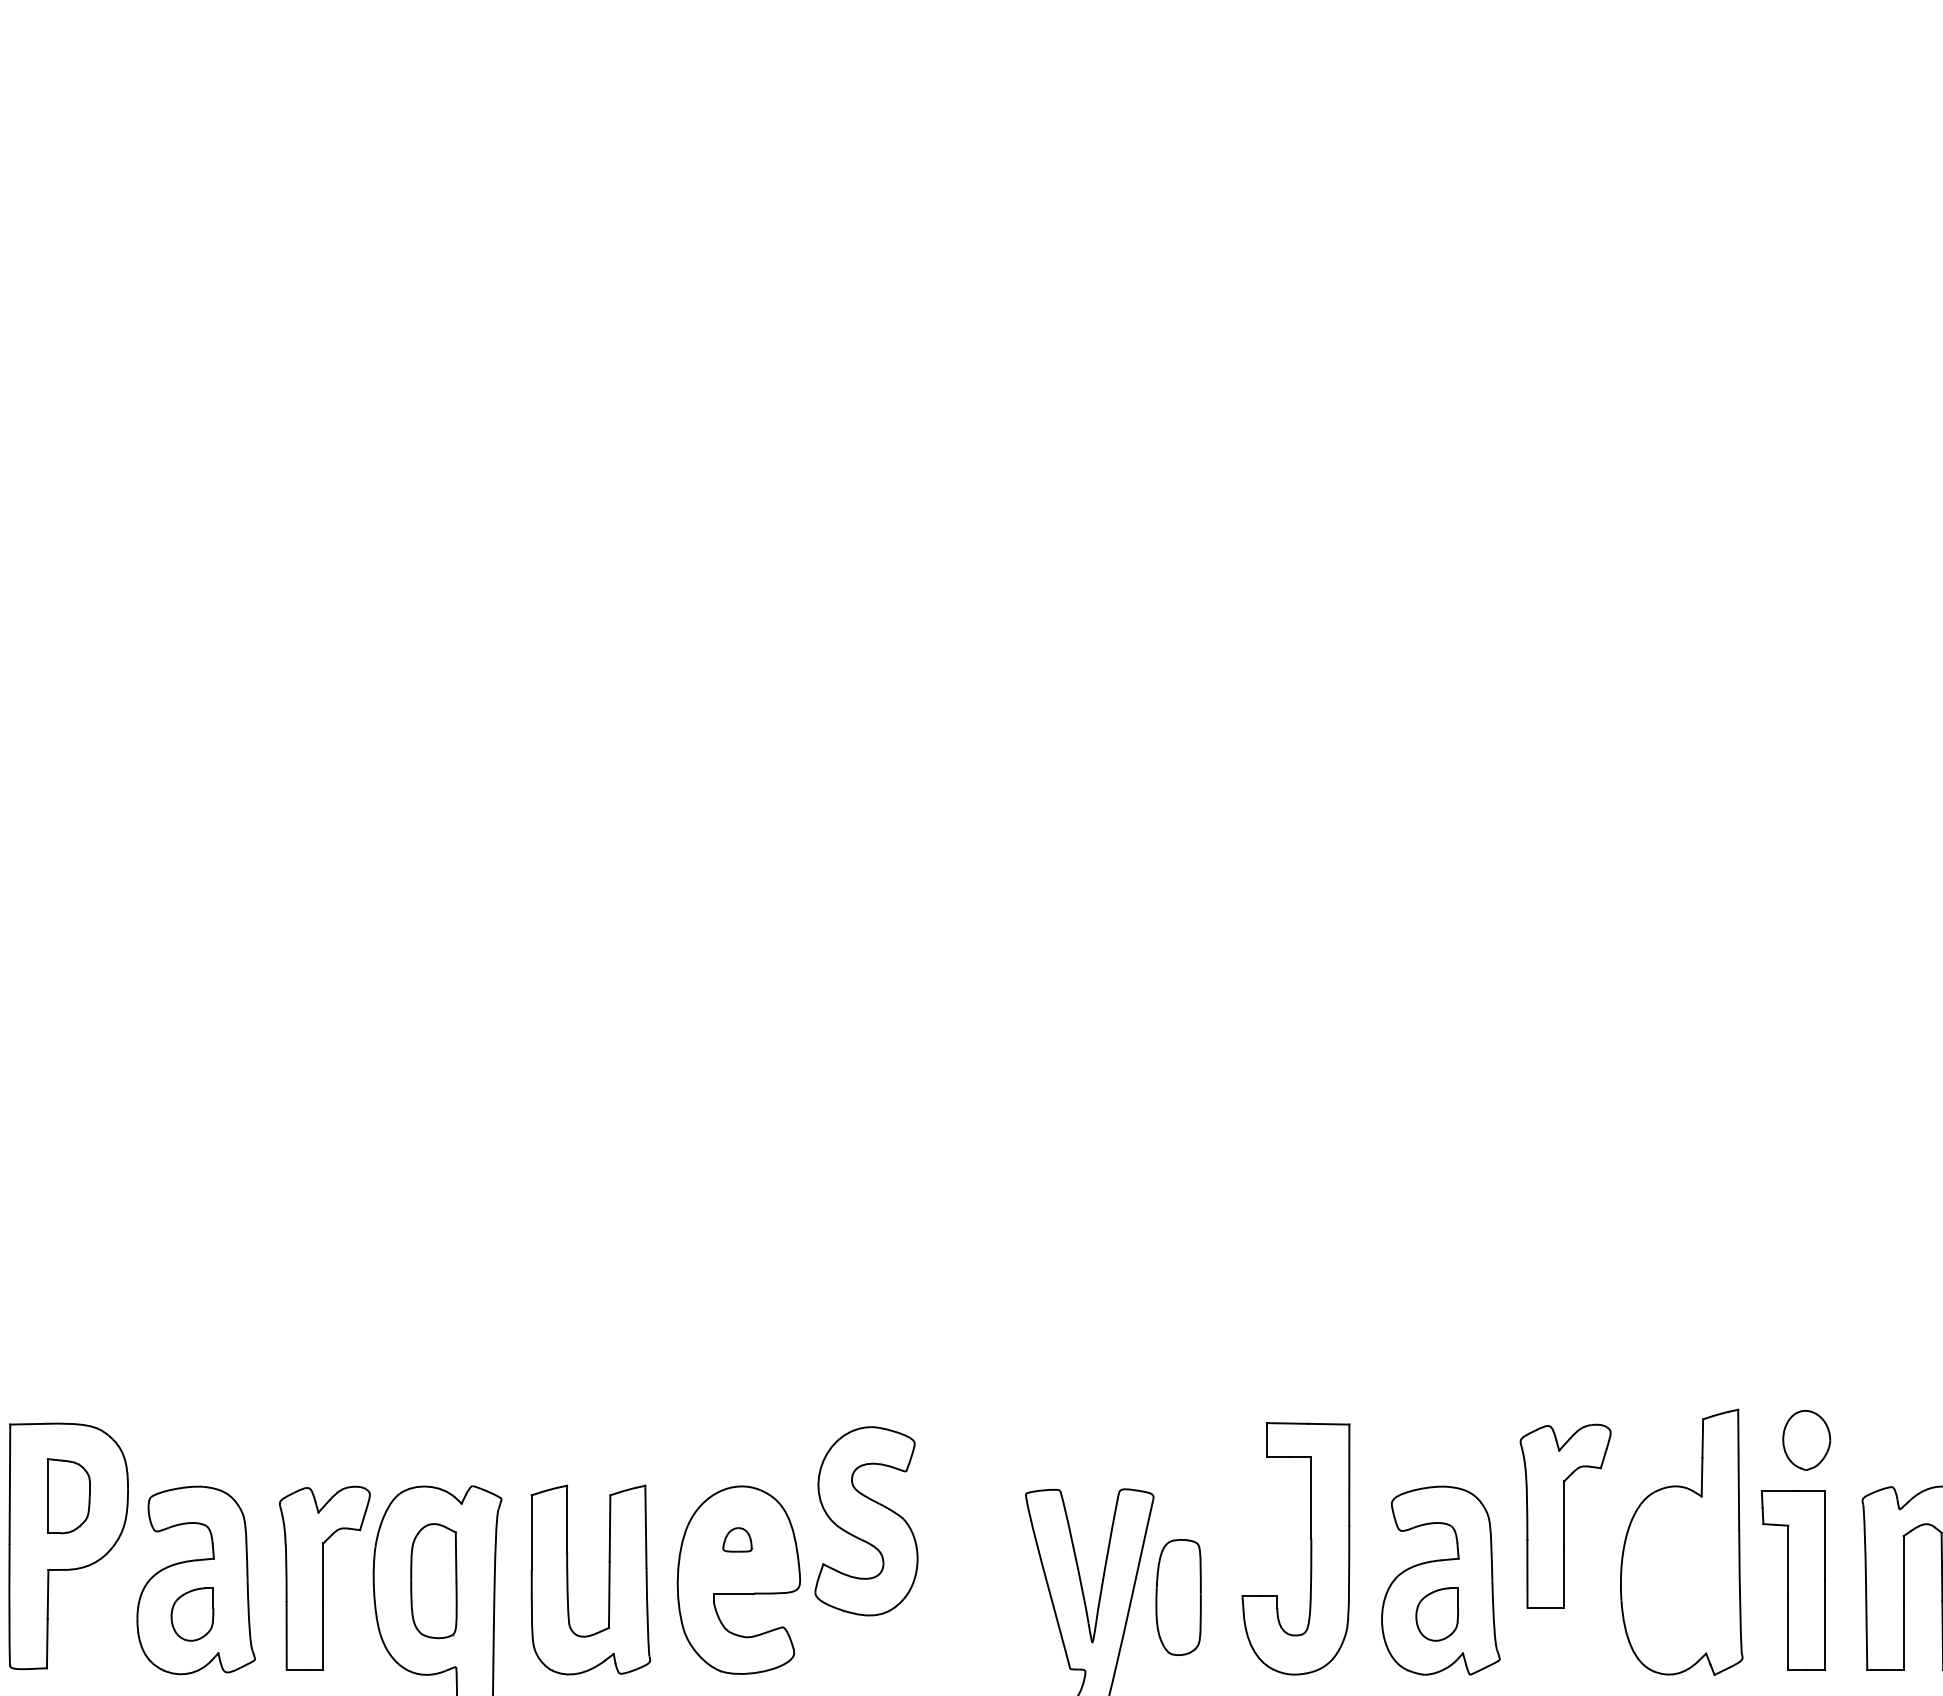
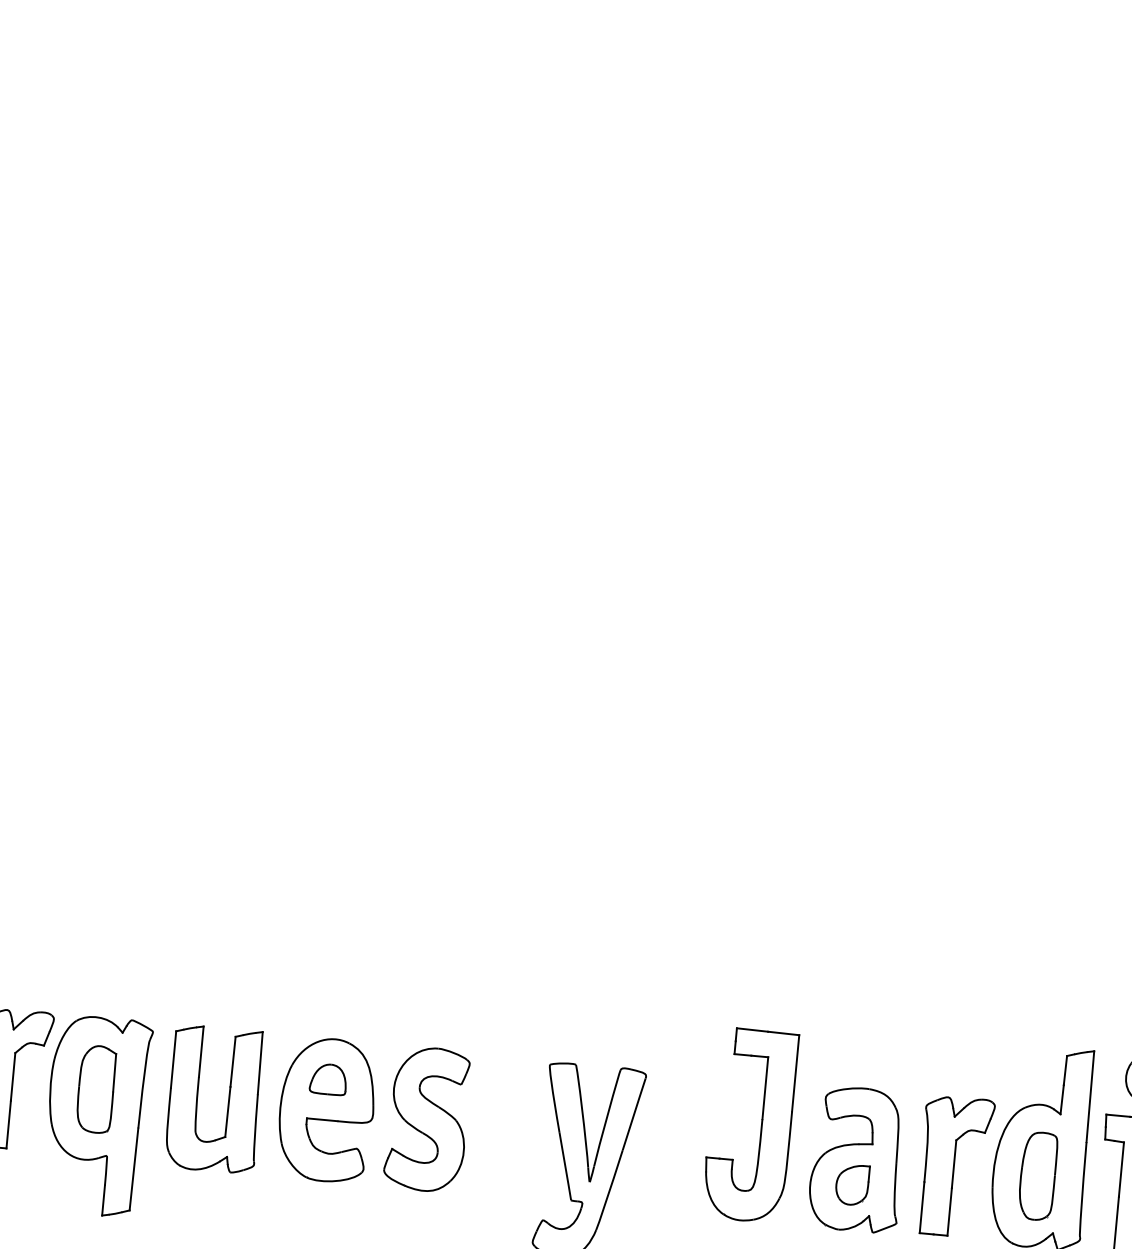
part: (1565, 1515) -> (954, 1166), moved
part: (866, 1521) -> (427, 1119), moved
part: (737, 1539) -> (328, 1079), size x1.67
part: (1178, 1597) -> (1037, 1176), moved

